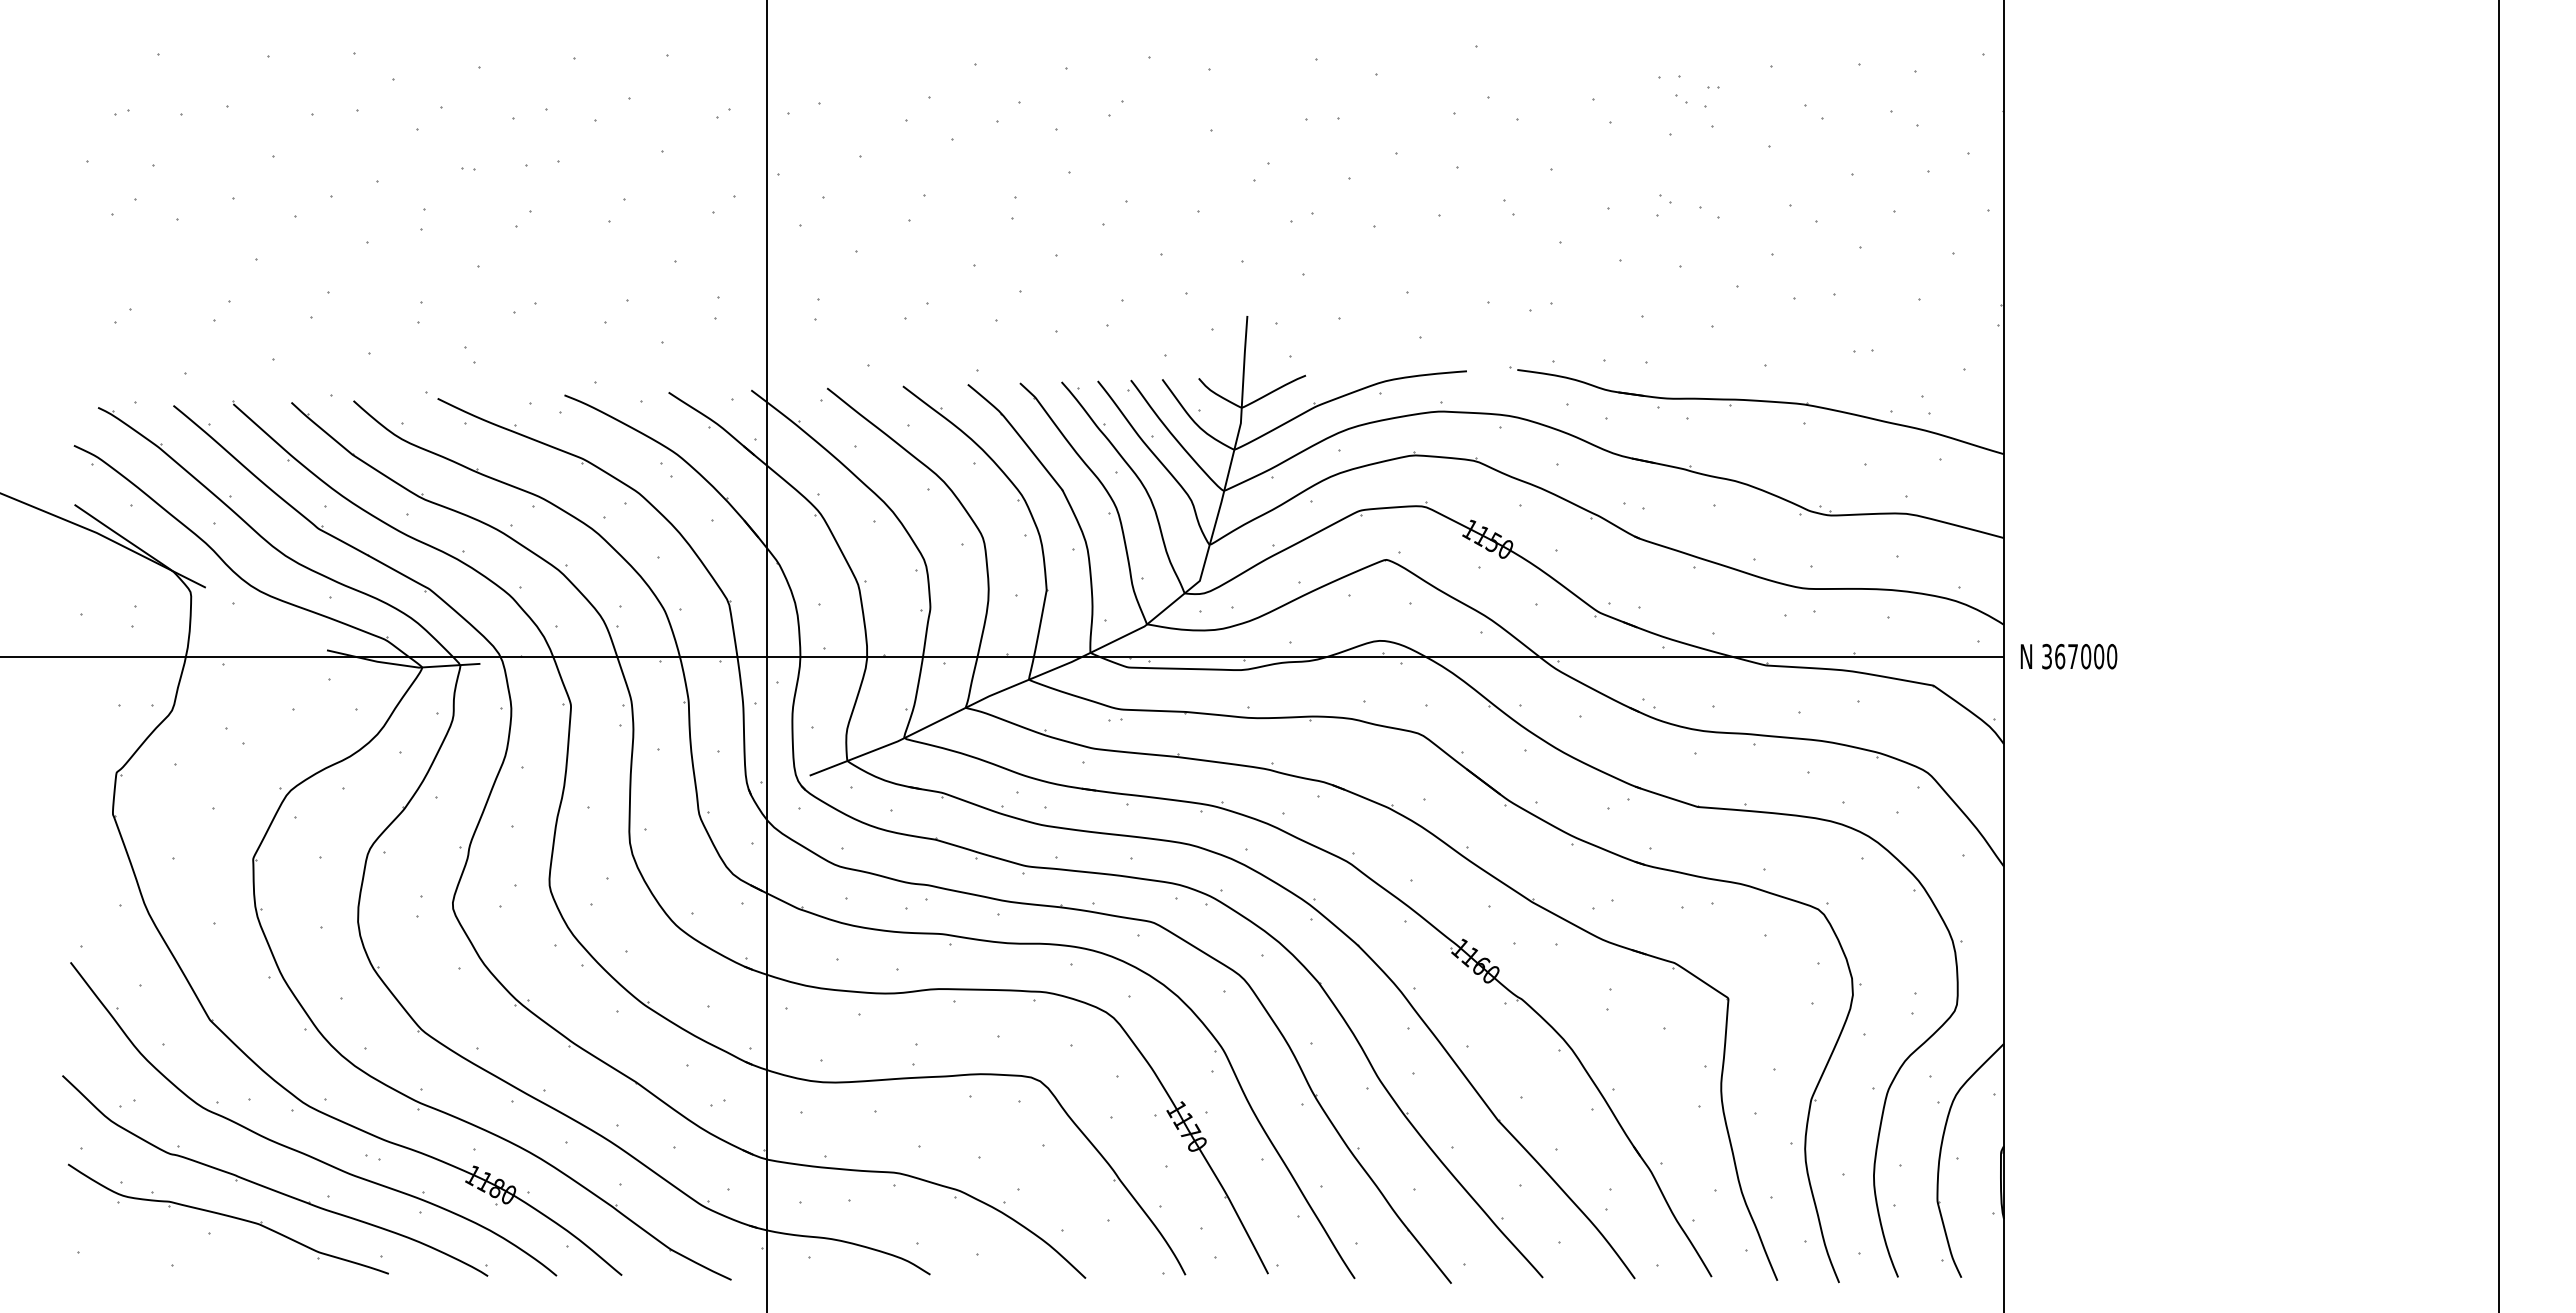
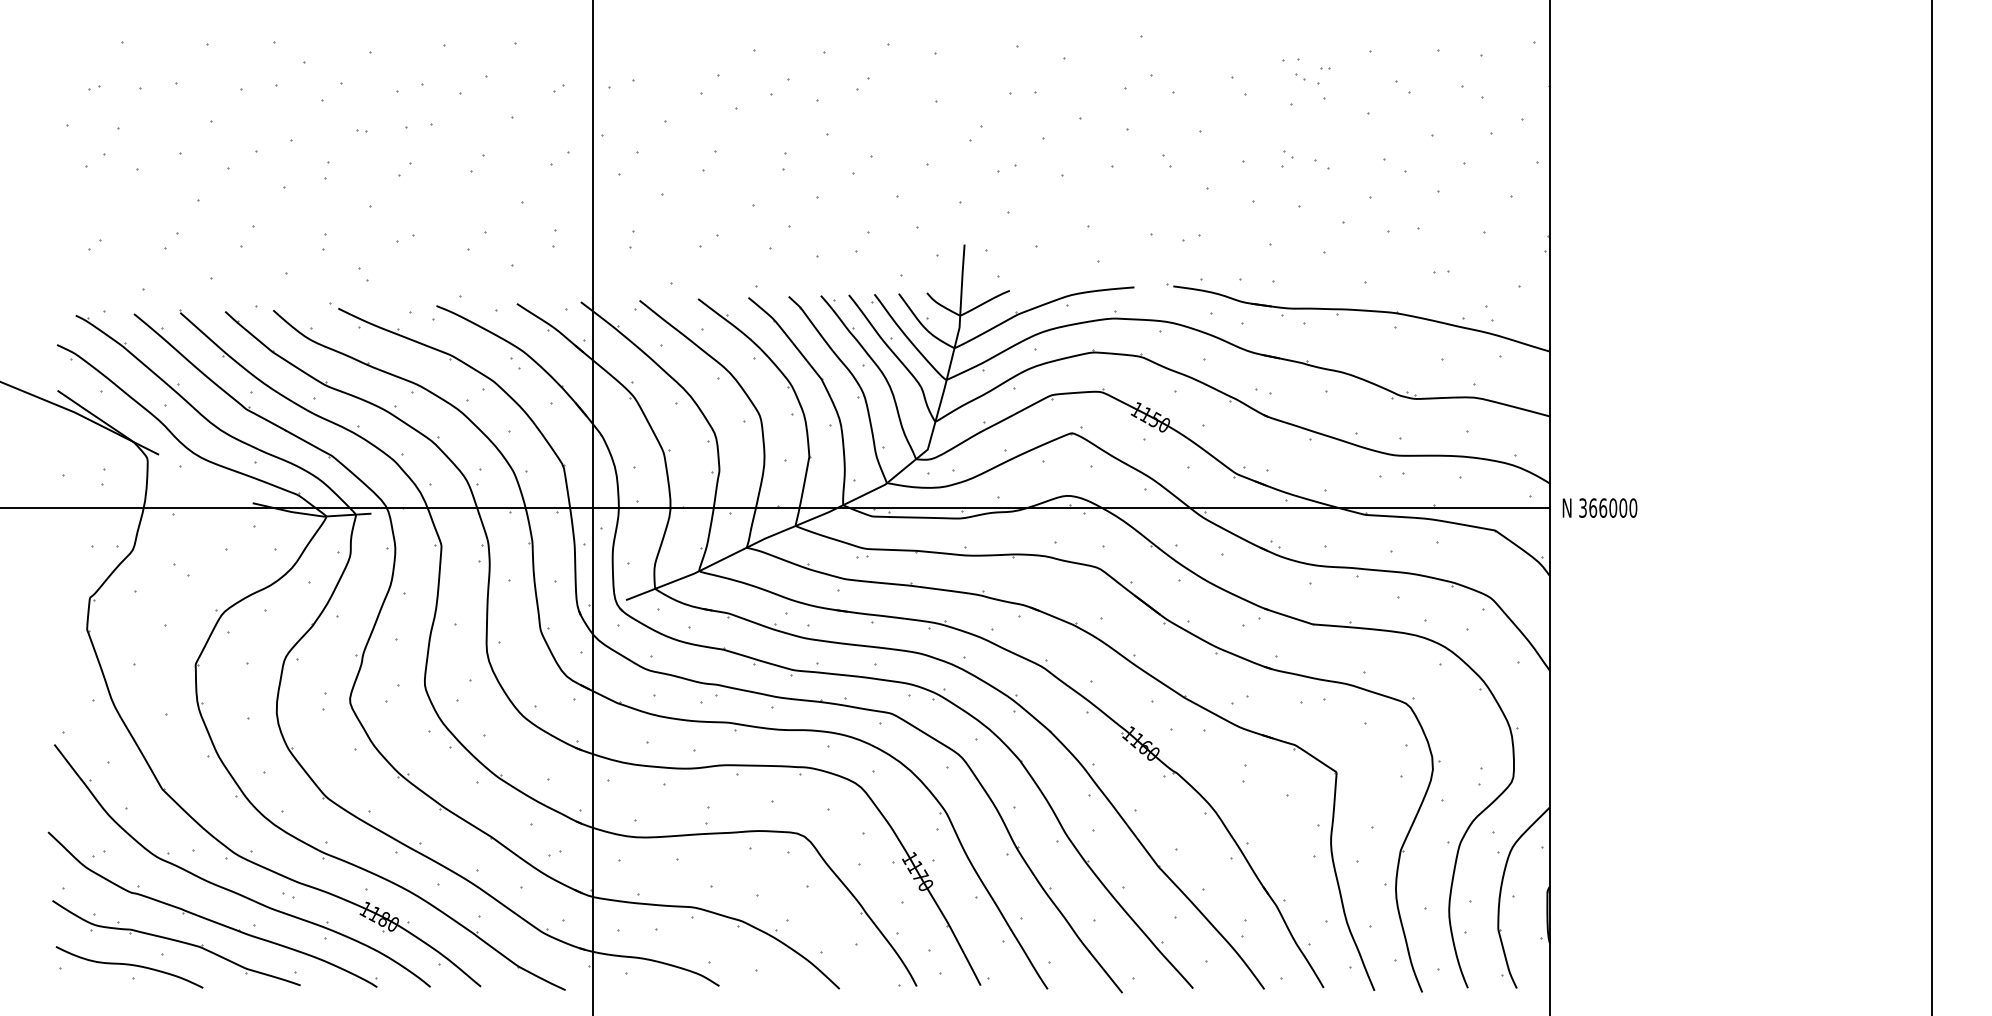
text: (2073, 656) -> (1603, 508), 367000 -> 366000
curve: (169, 1248) -> (130, 965), added

